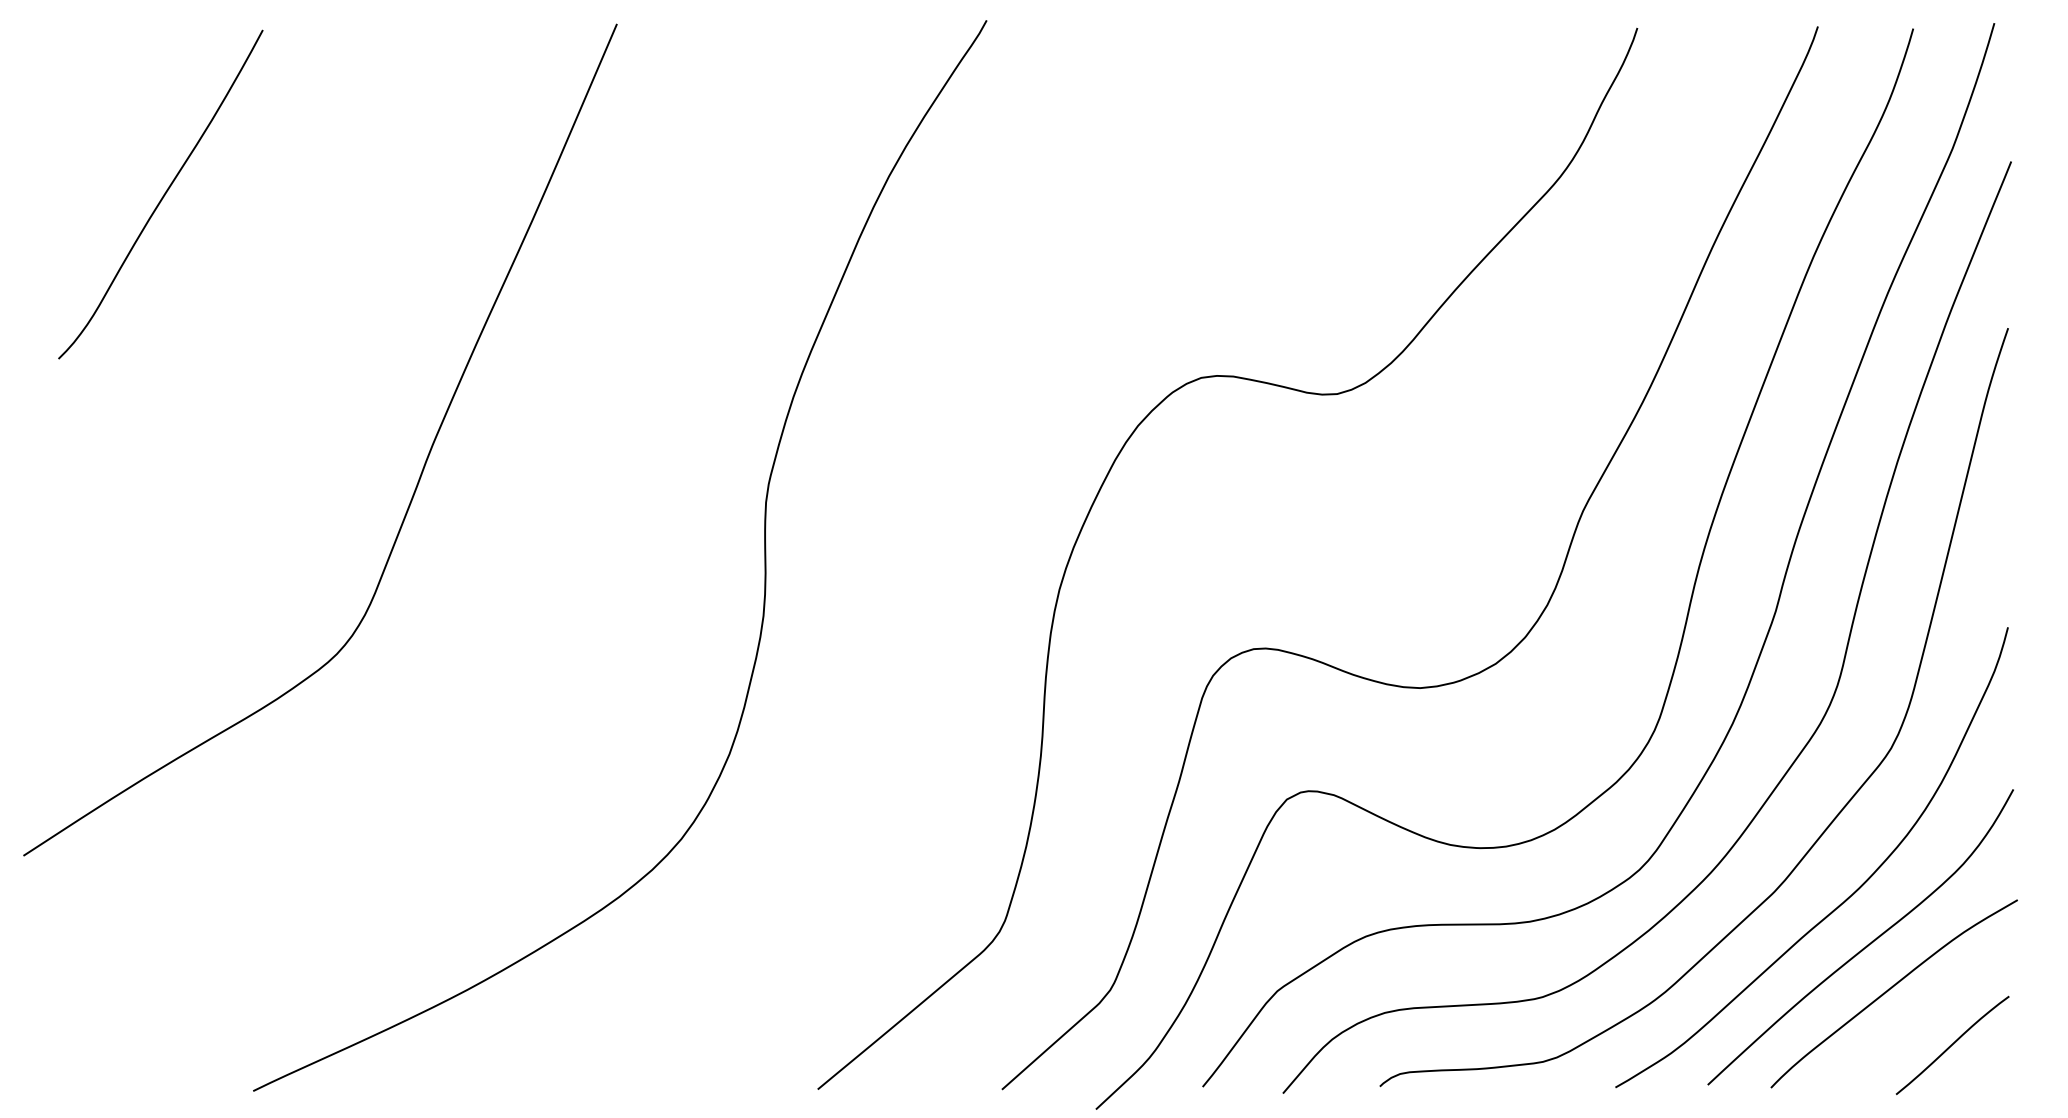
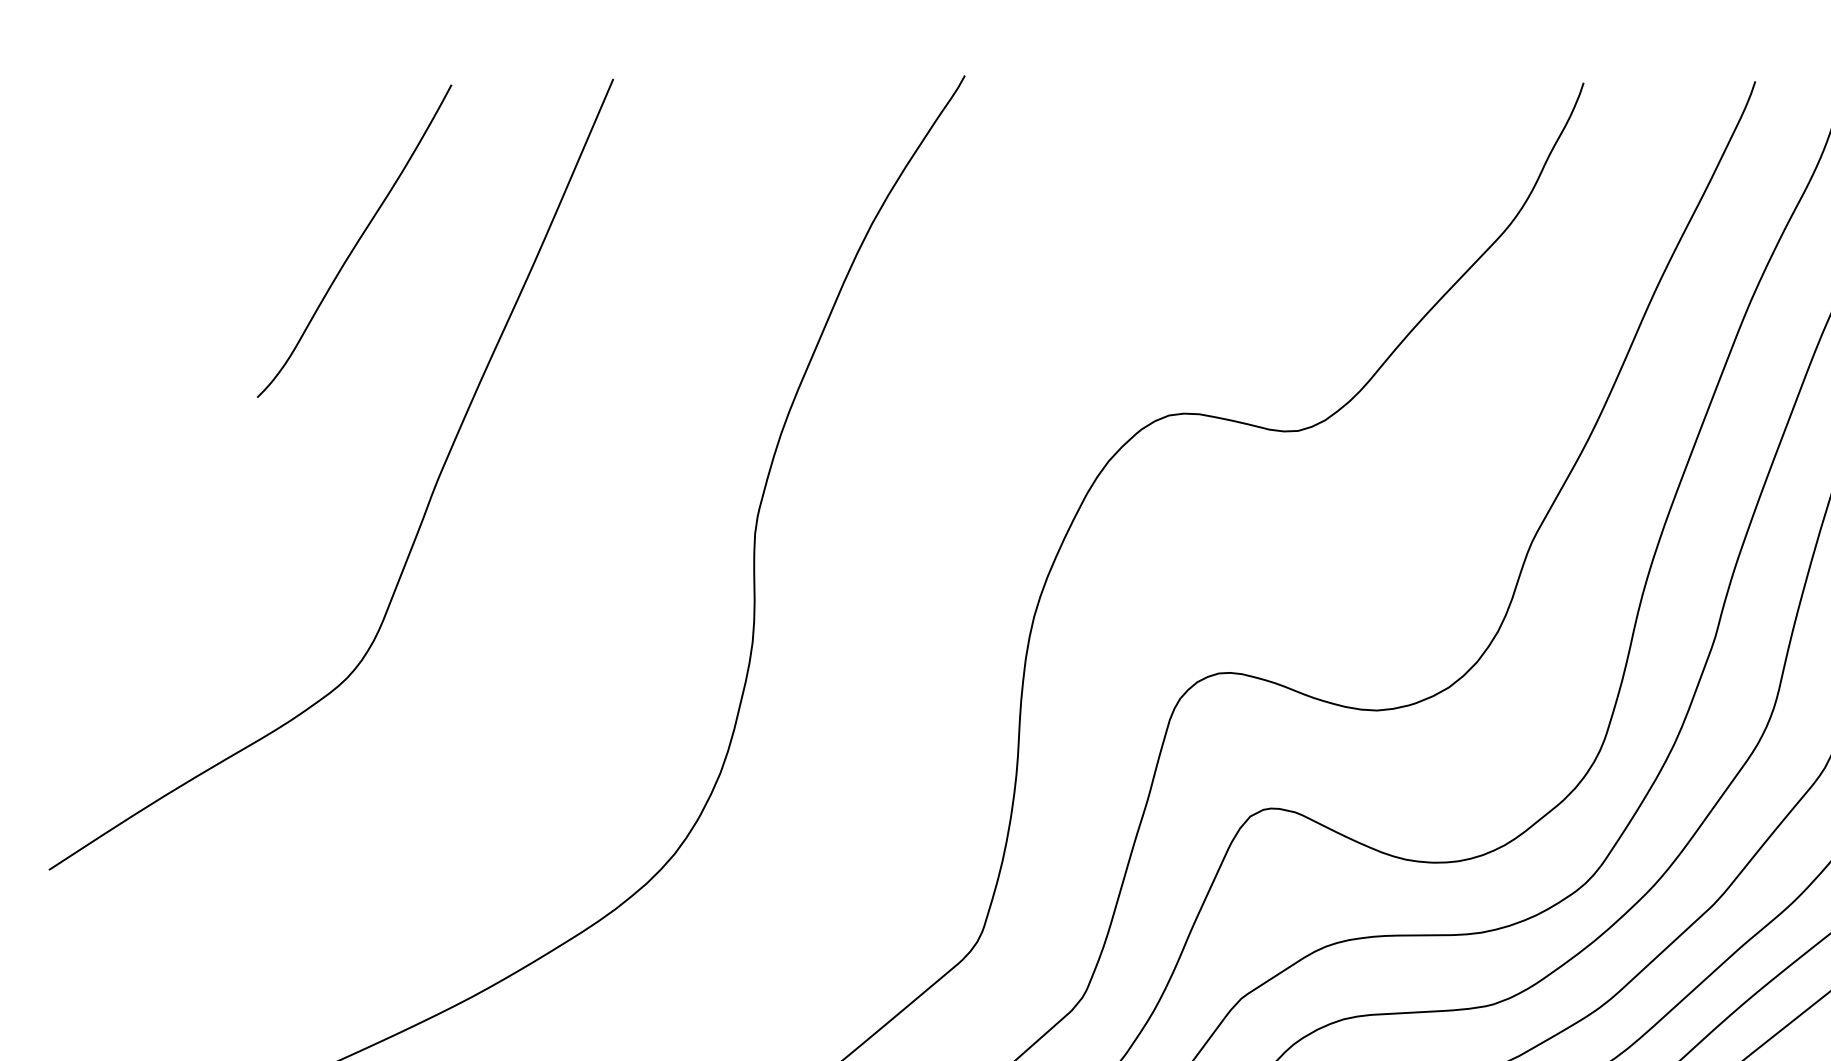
curve: (162, 196) -> (356, 243), moved

